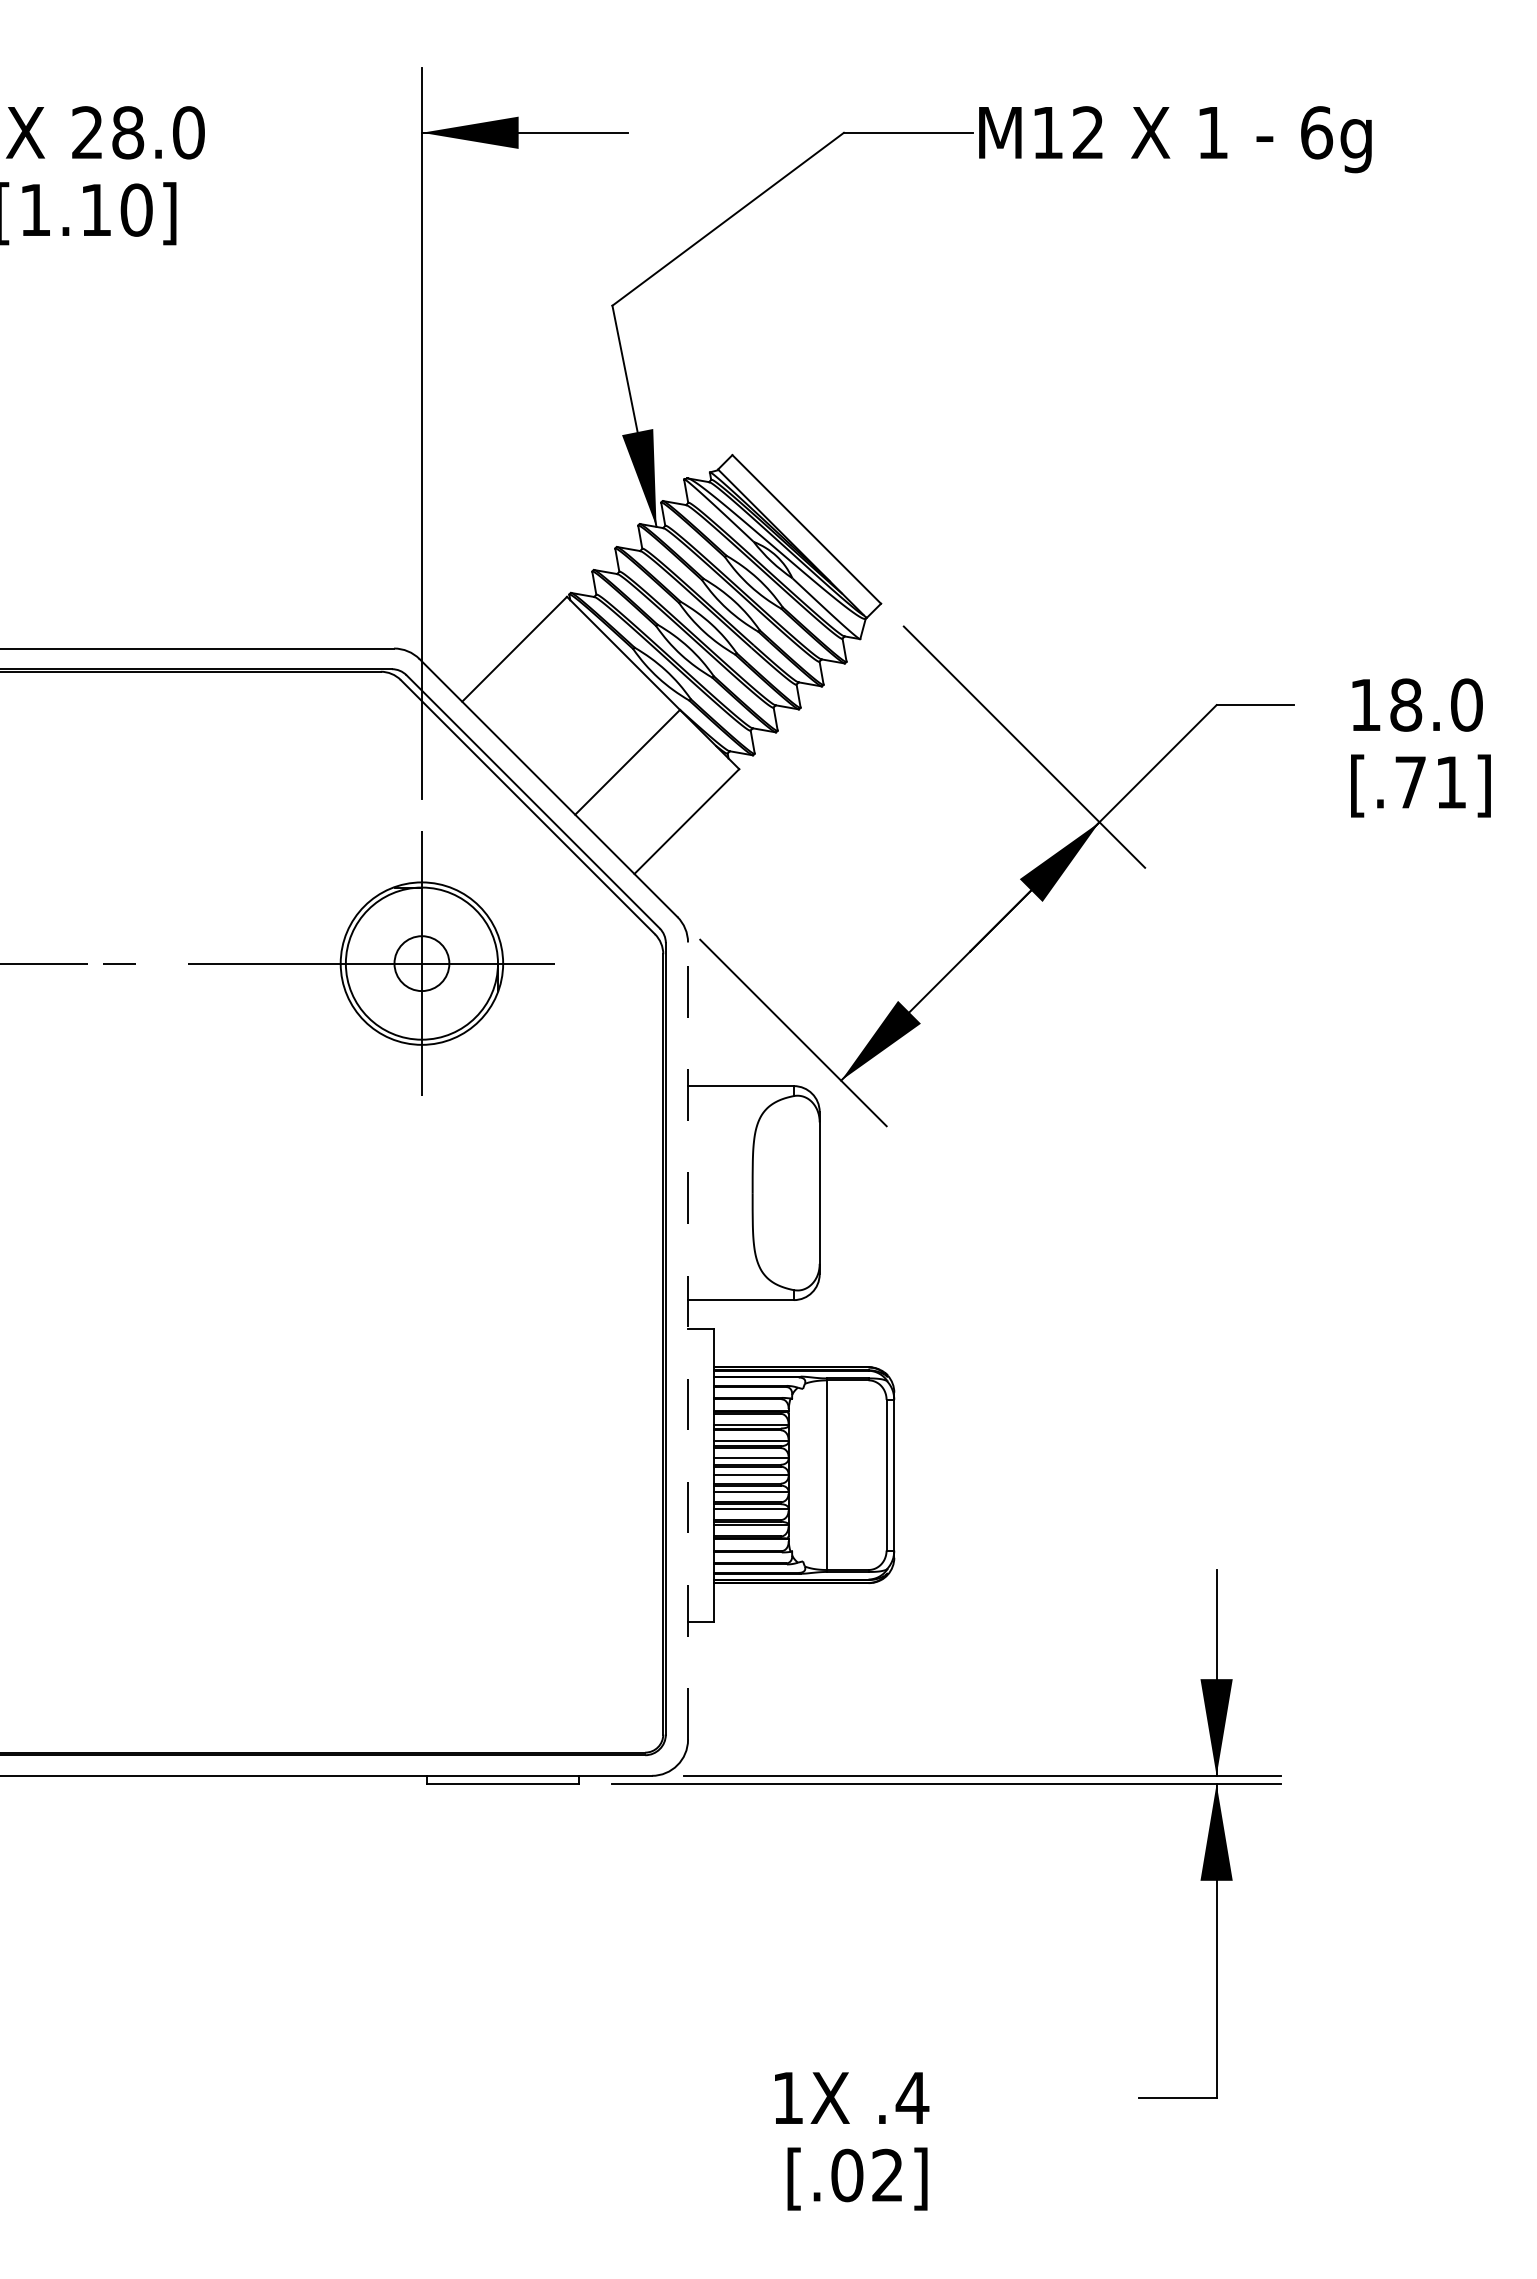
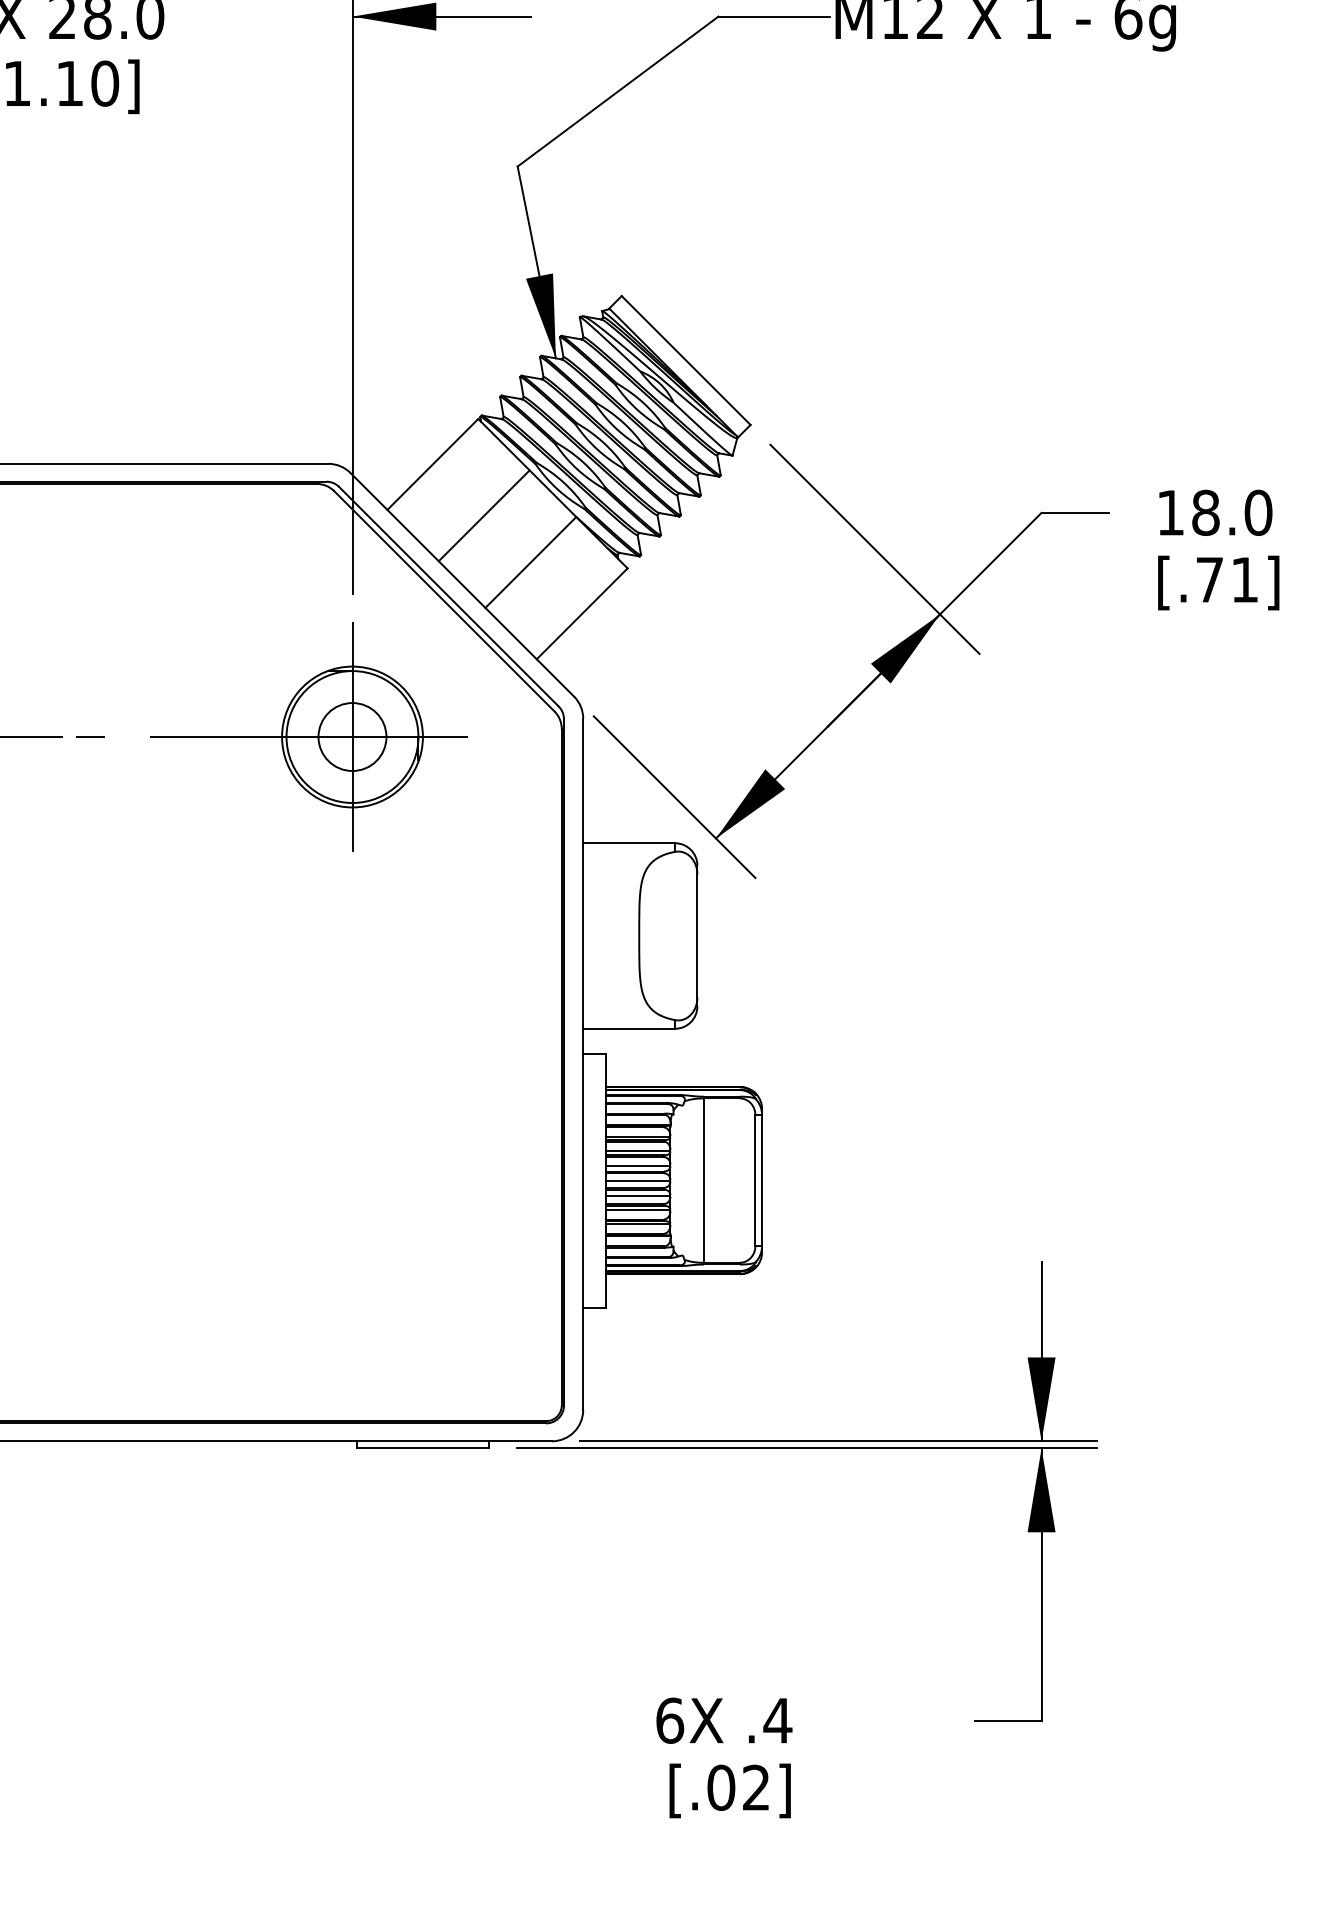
line: (573, 708) -> (483, 515), added
circle: (421, 963) -> (352, 736), size x1.43
line: (688, 1341) -> (583, 1064), dashed -> solid
text: (788, 2097) -> (670, 1720), 1X -> 6X

